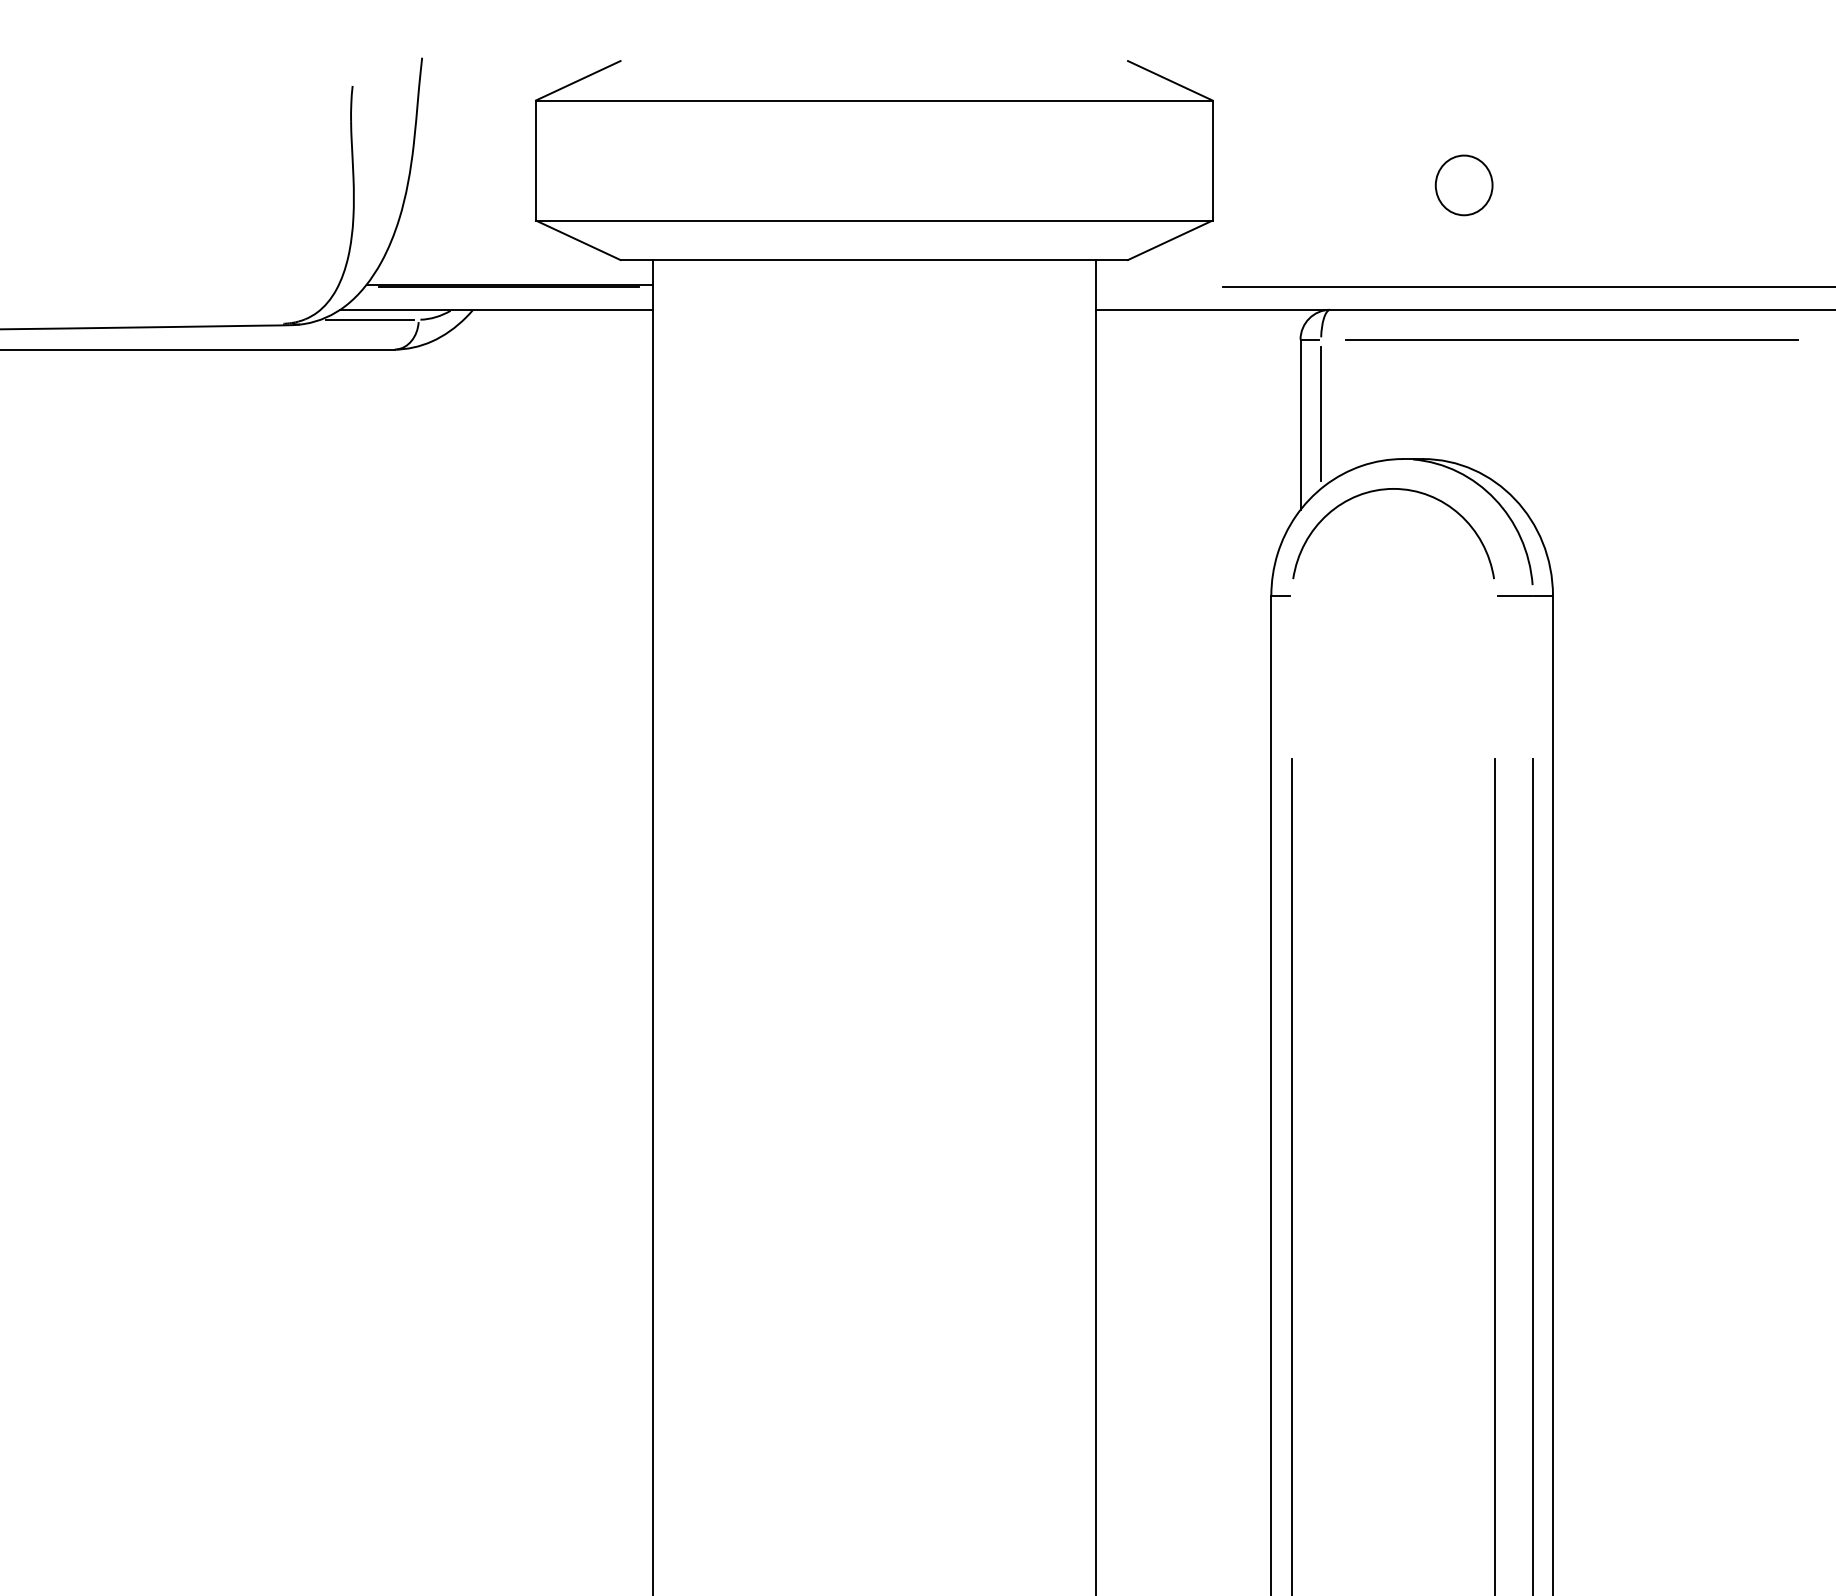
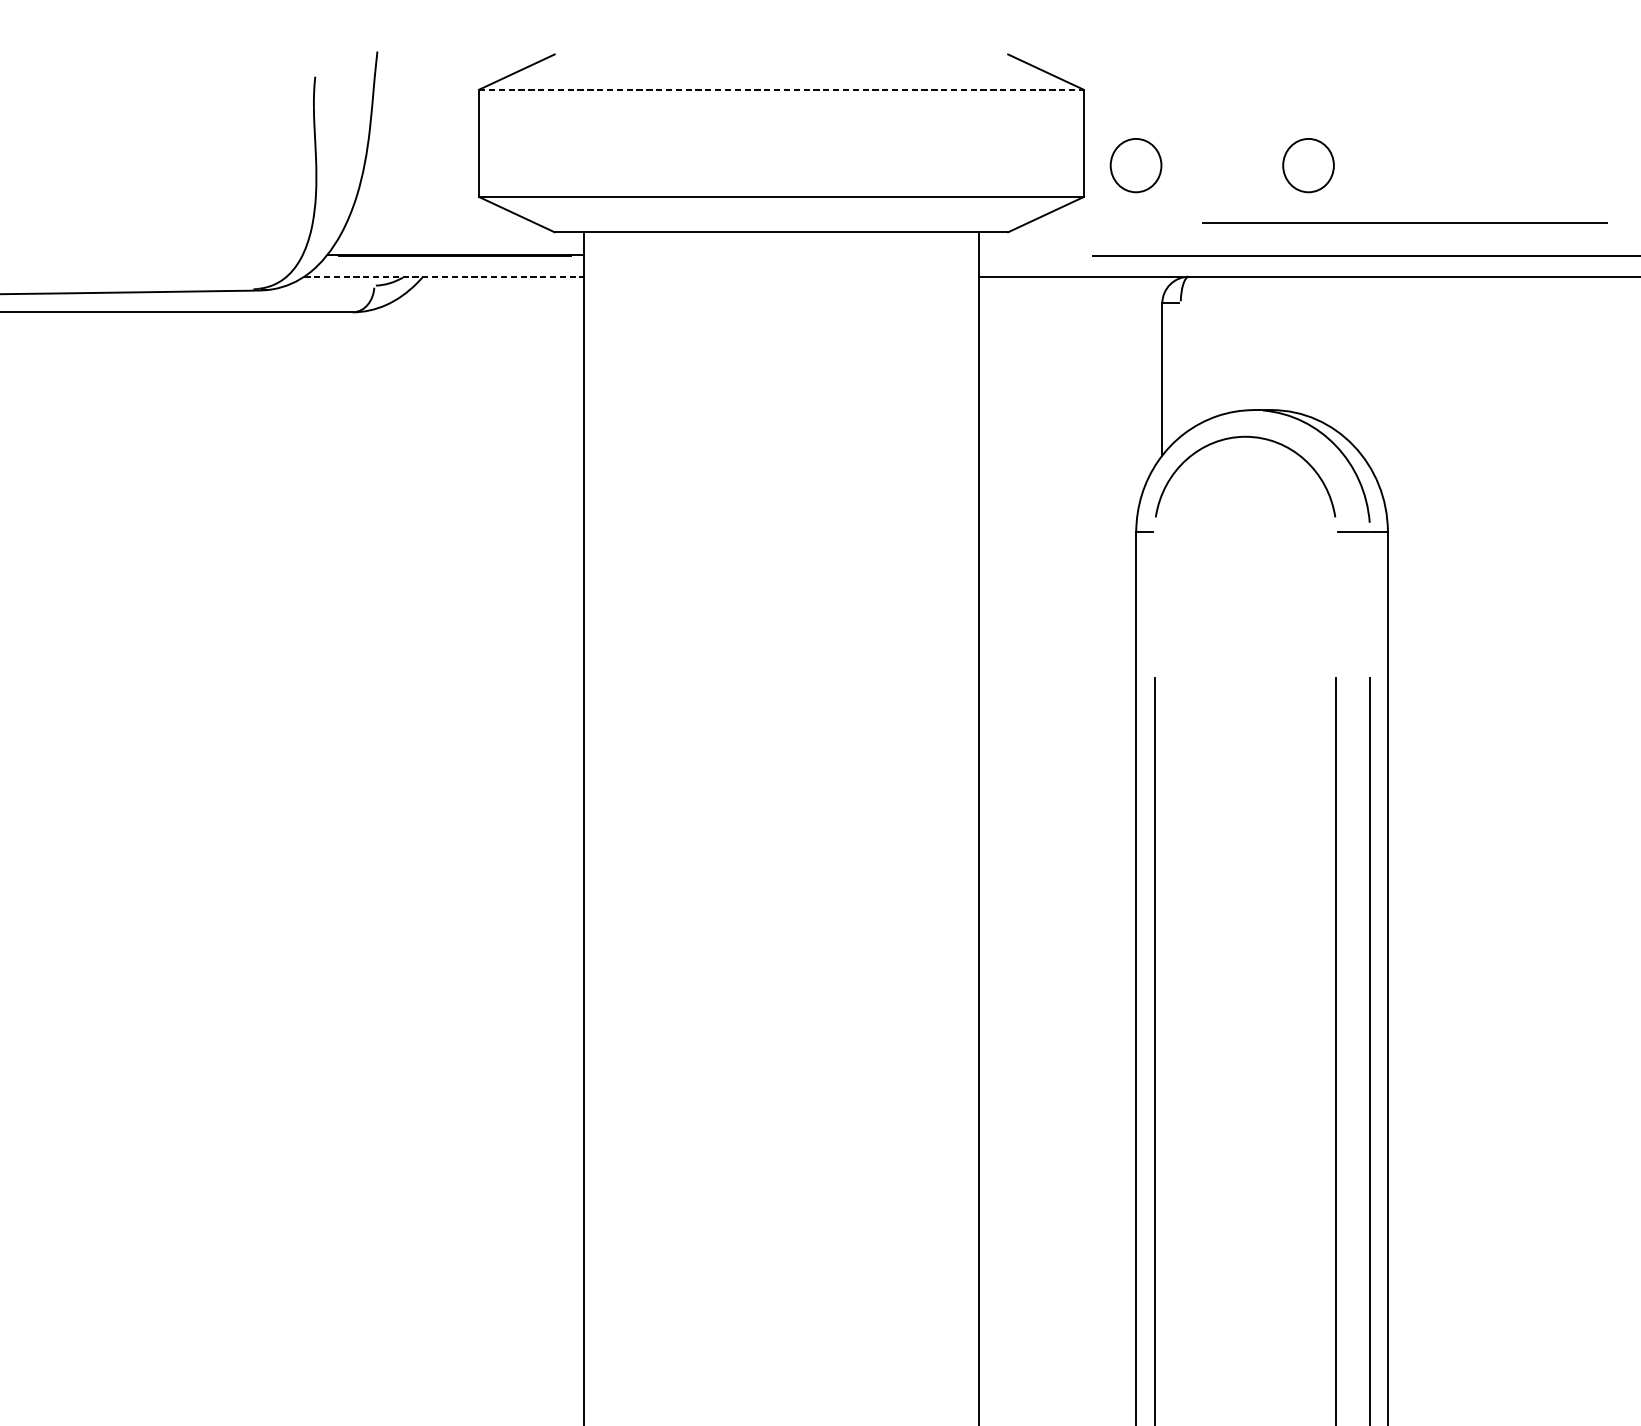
line: (874, 100) -> (781, 89), solid -> dashed
part: (1270, 185) -> (1135, 165), added
line: (497, 309) -> (444, 276), solid -> dashed
line: (369, 319) -> (330, 285), removed
line: (1571, 339) -> (1404, 222), moved
line: (1321, 414) -> (1181, 370), removed

